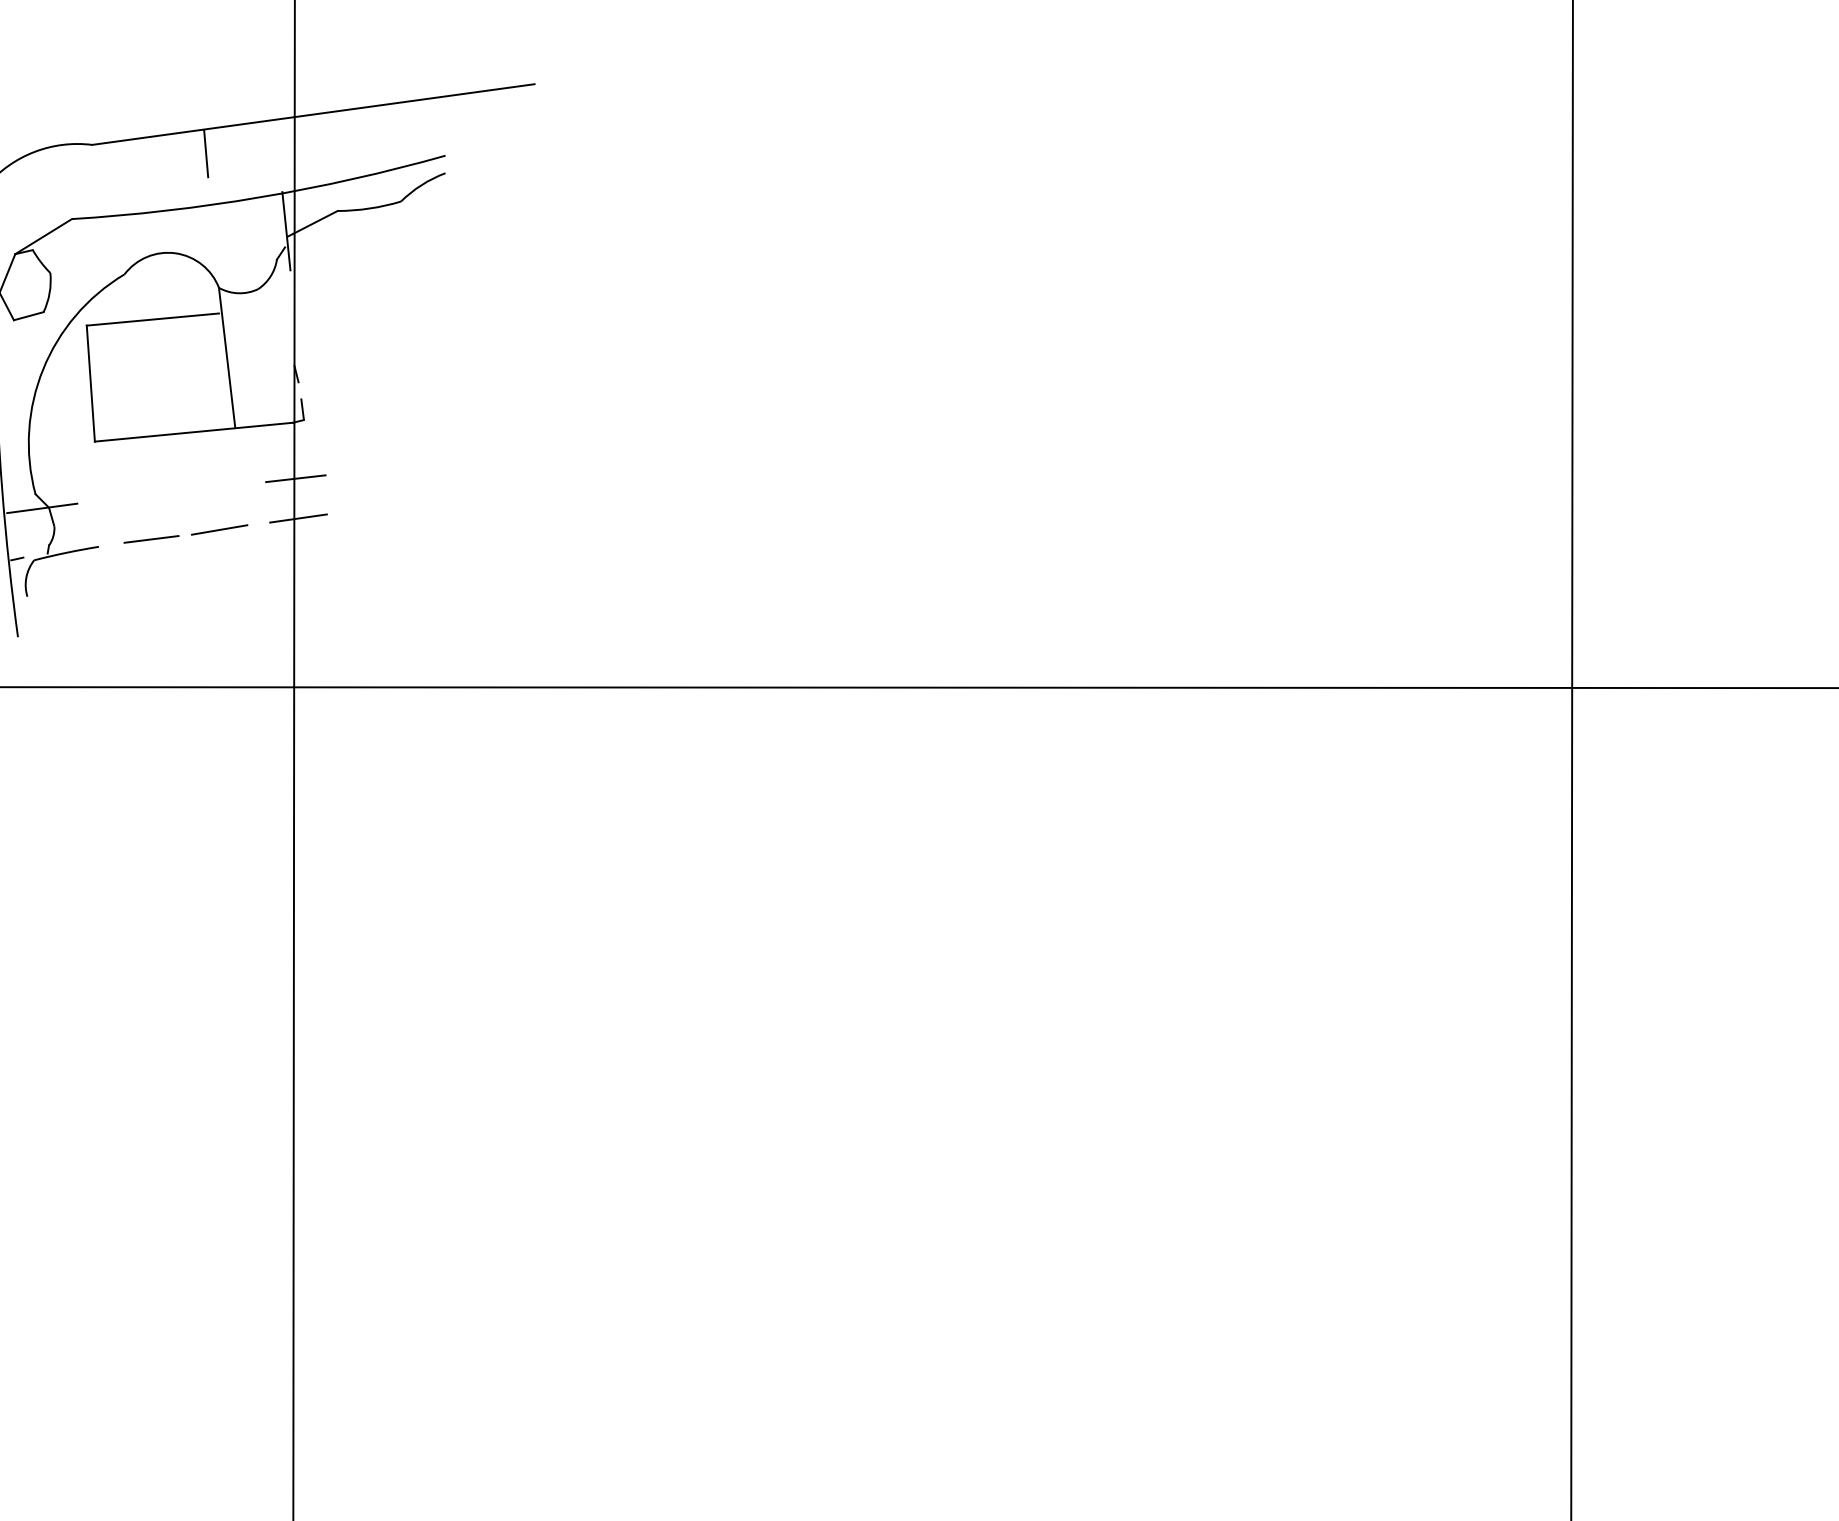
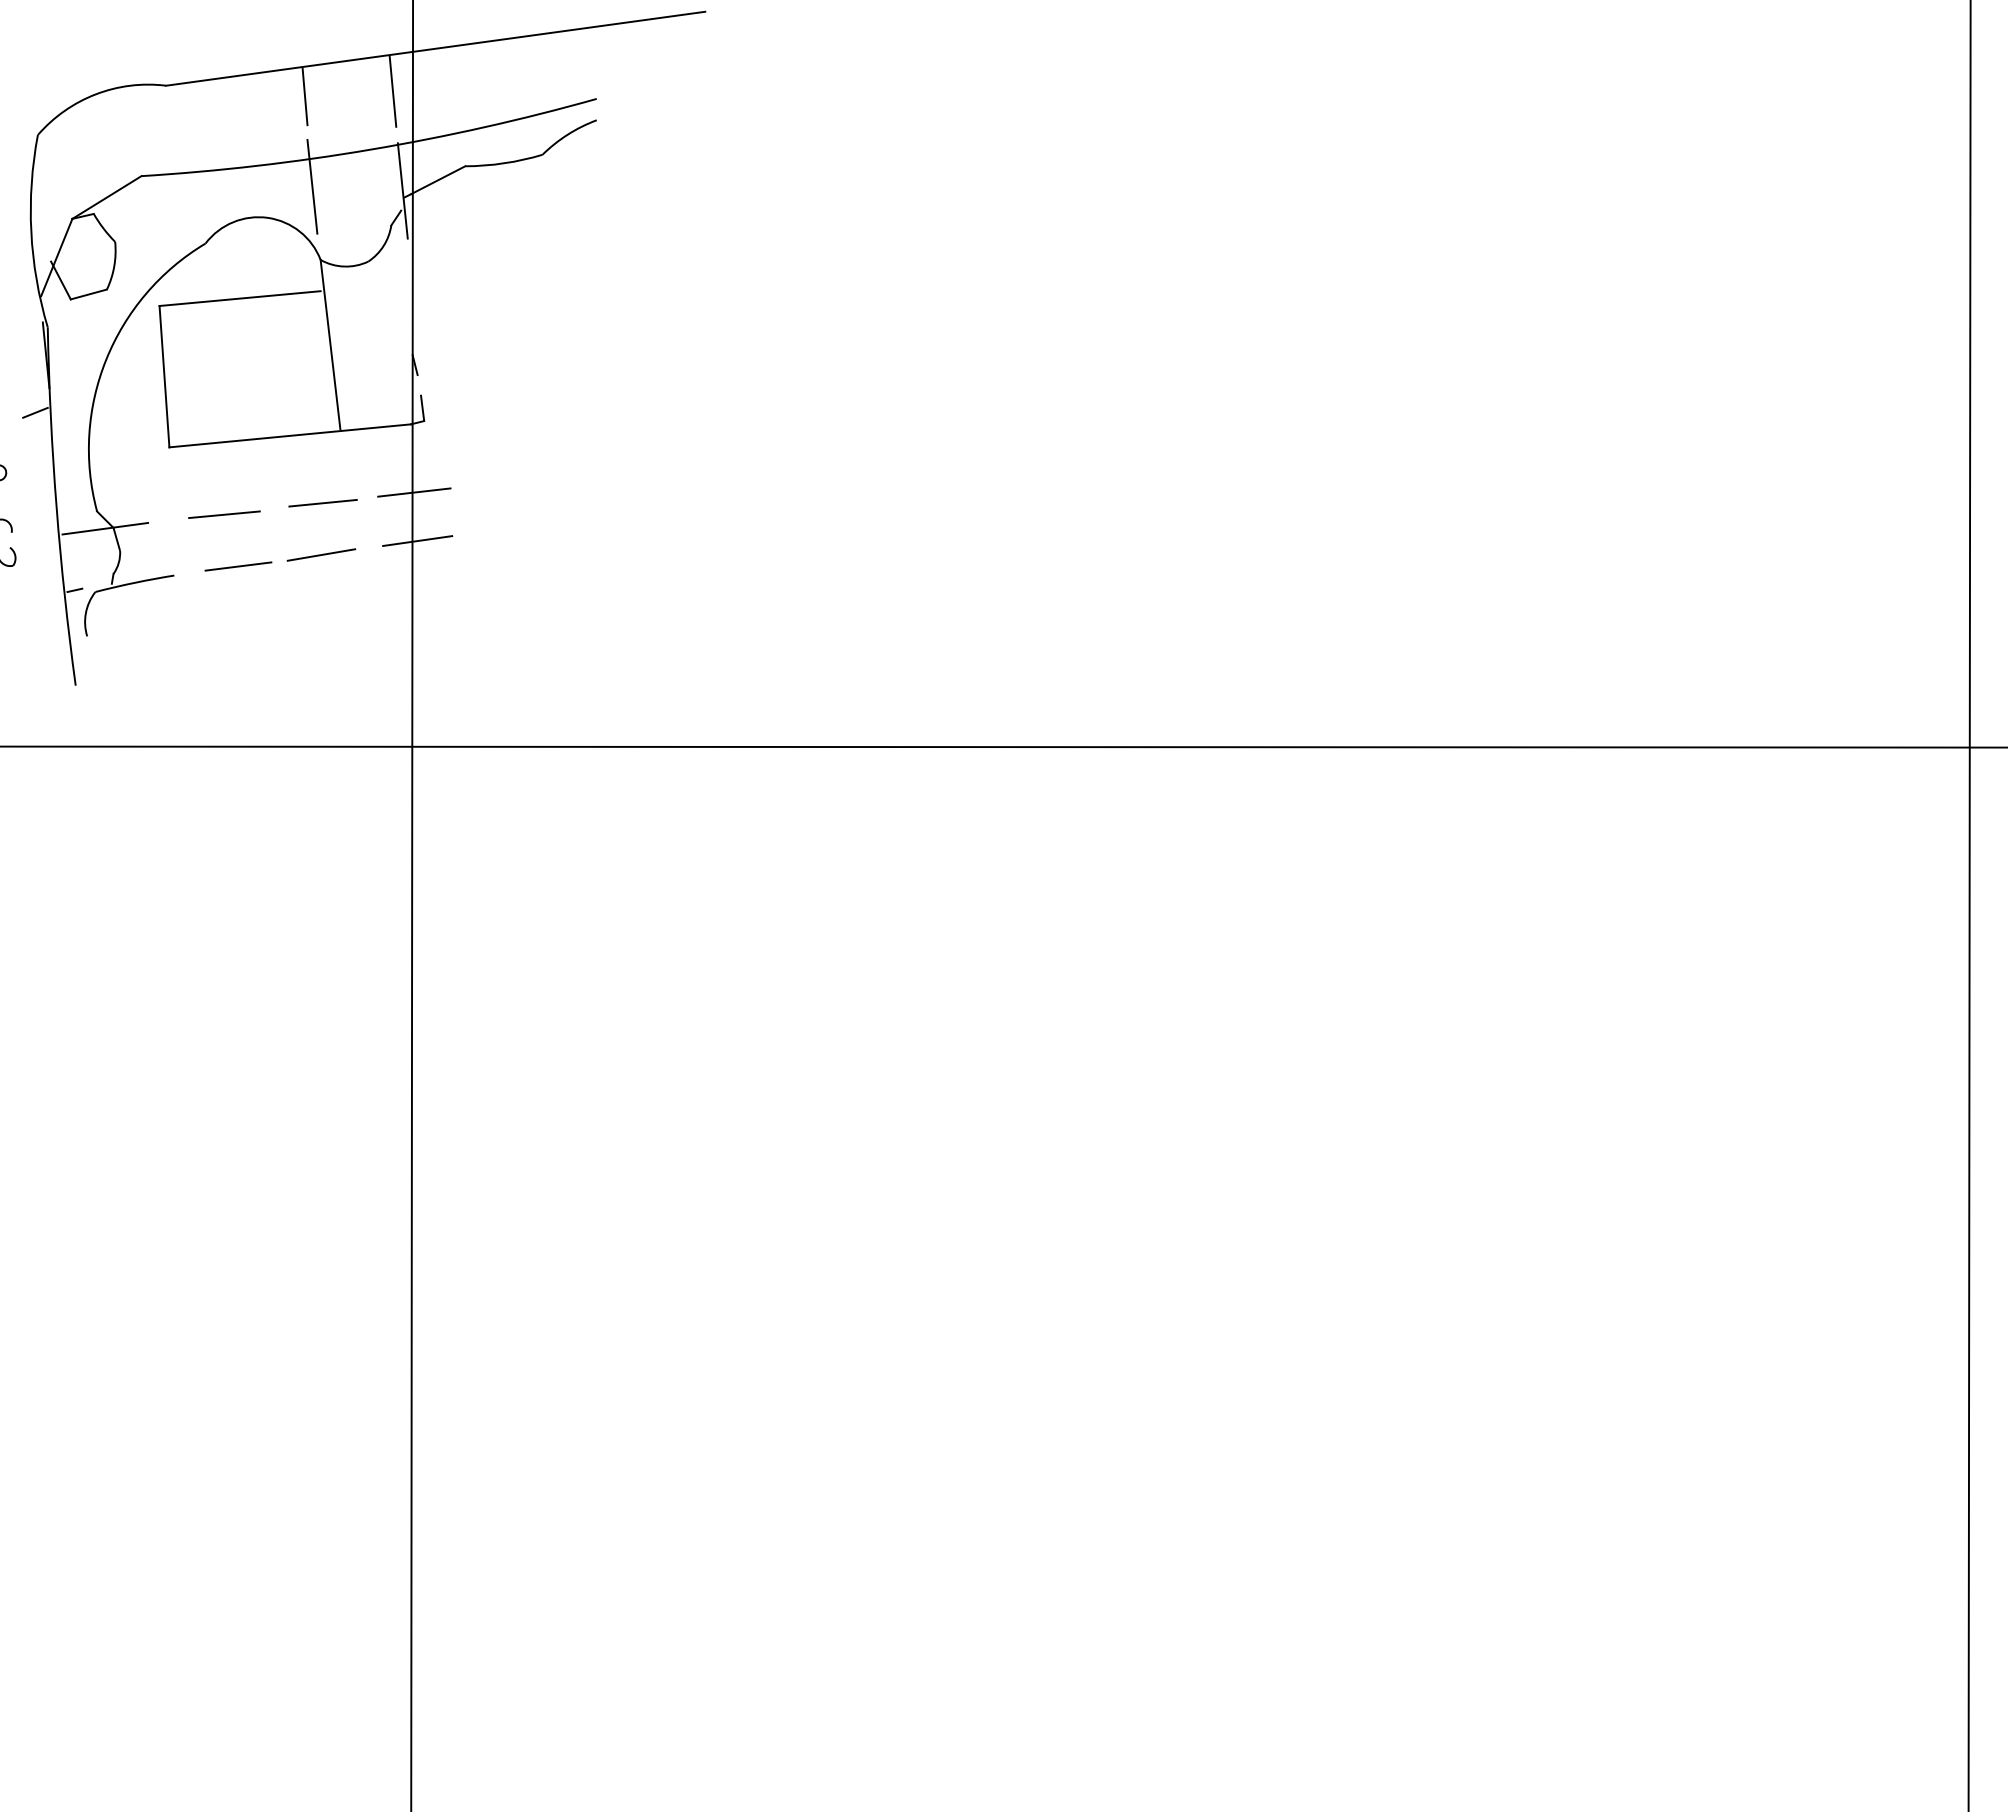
line: (278, 149) -> (393, 91), added
line: (212, 227) -> (312, 186), added
line: (220, 487) -> (322, 503), added
line: (140, 496) -> (225, 514), added

